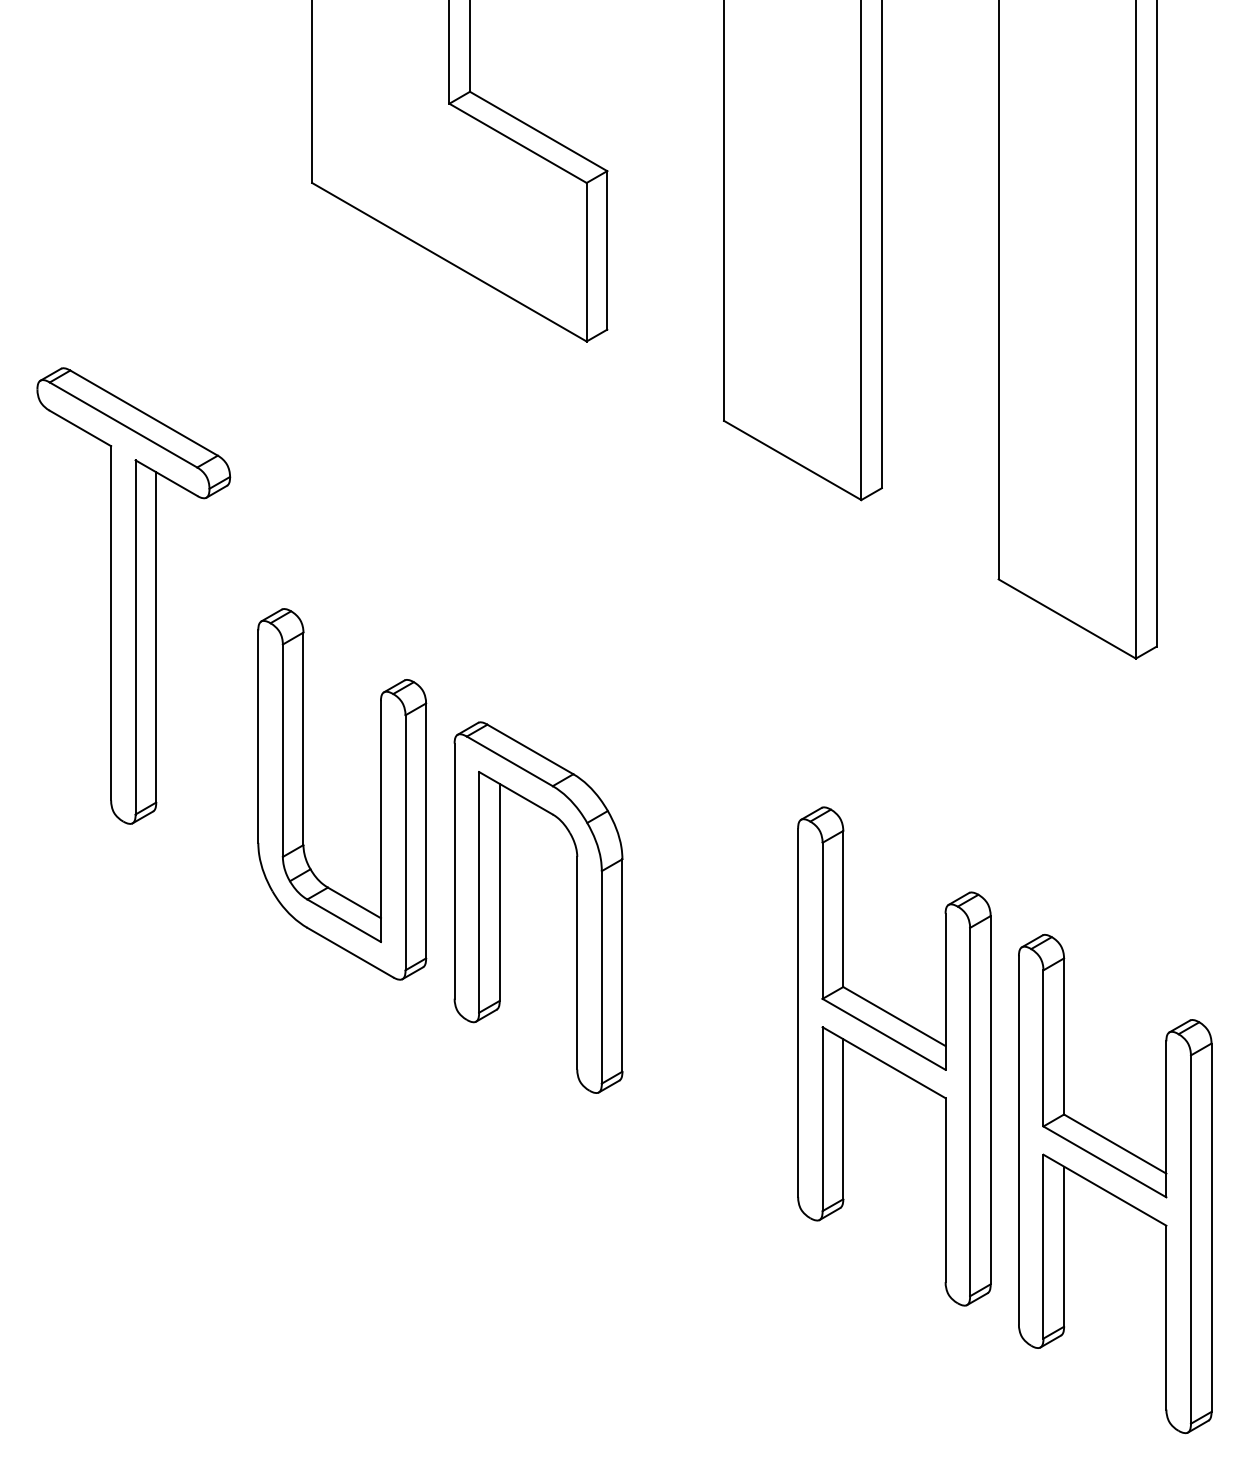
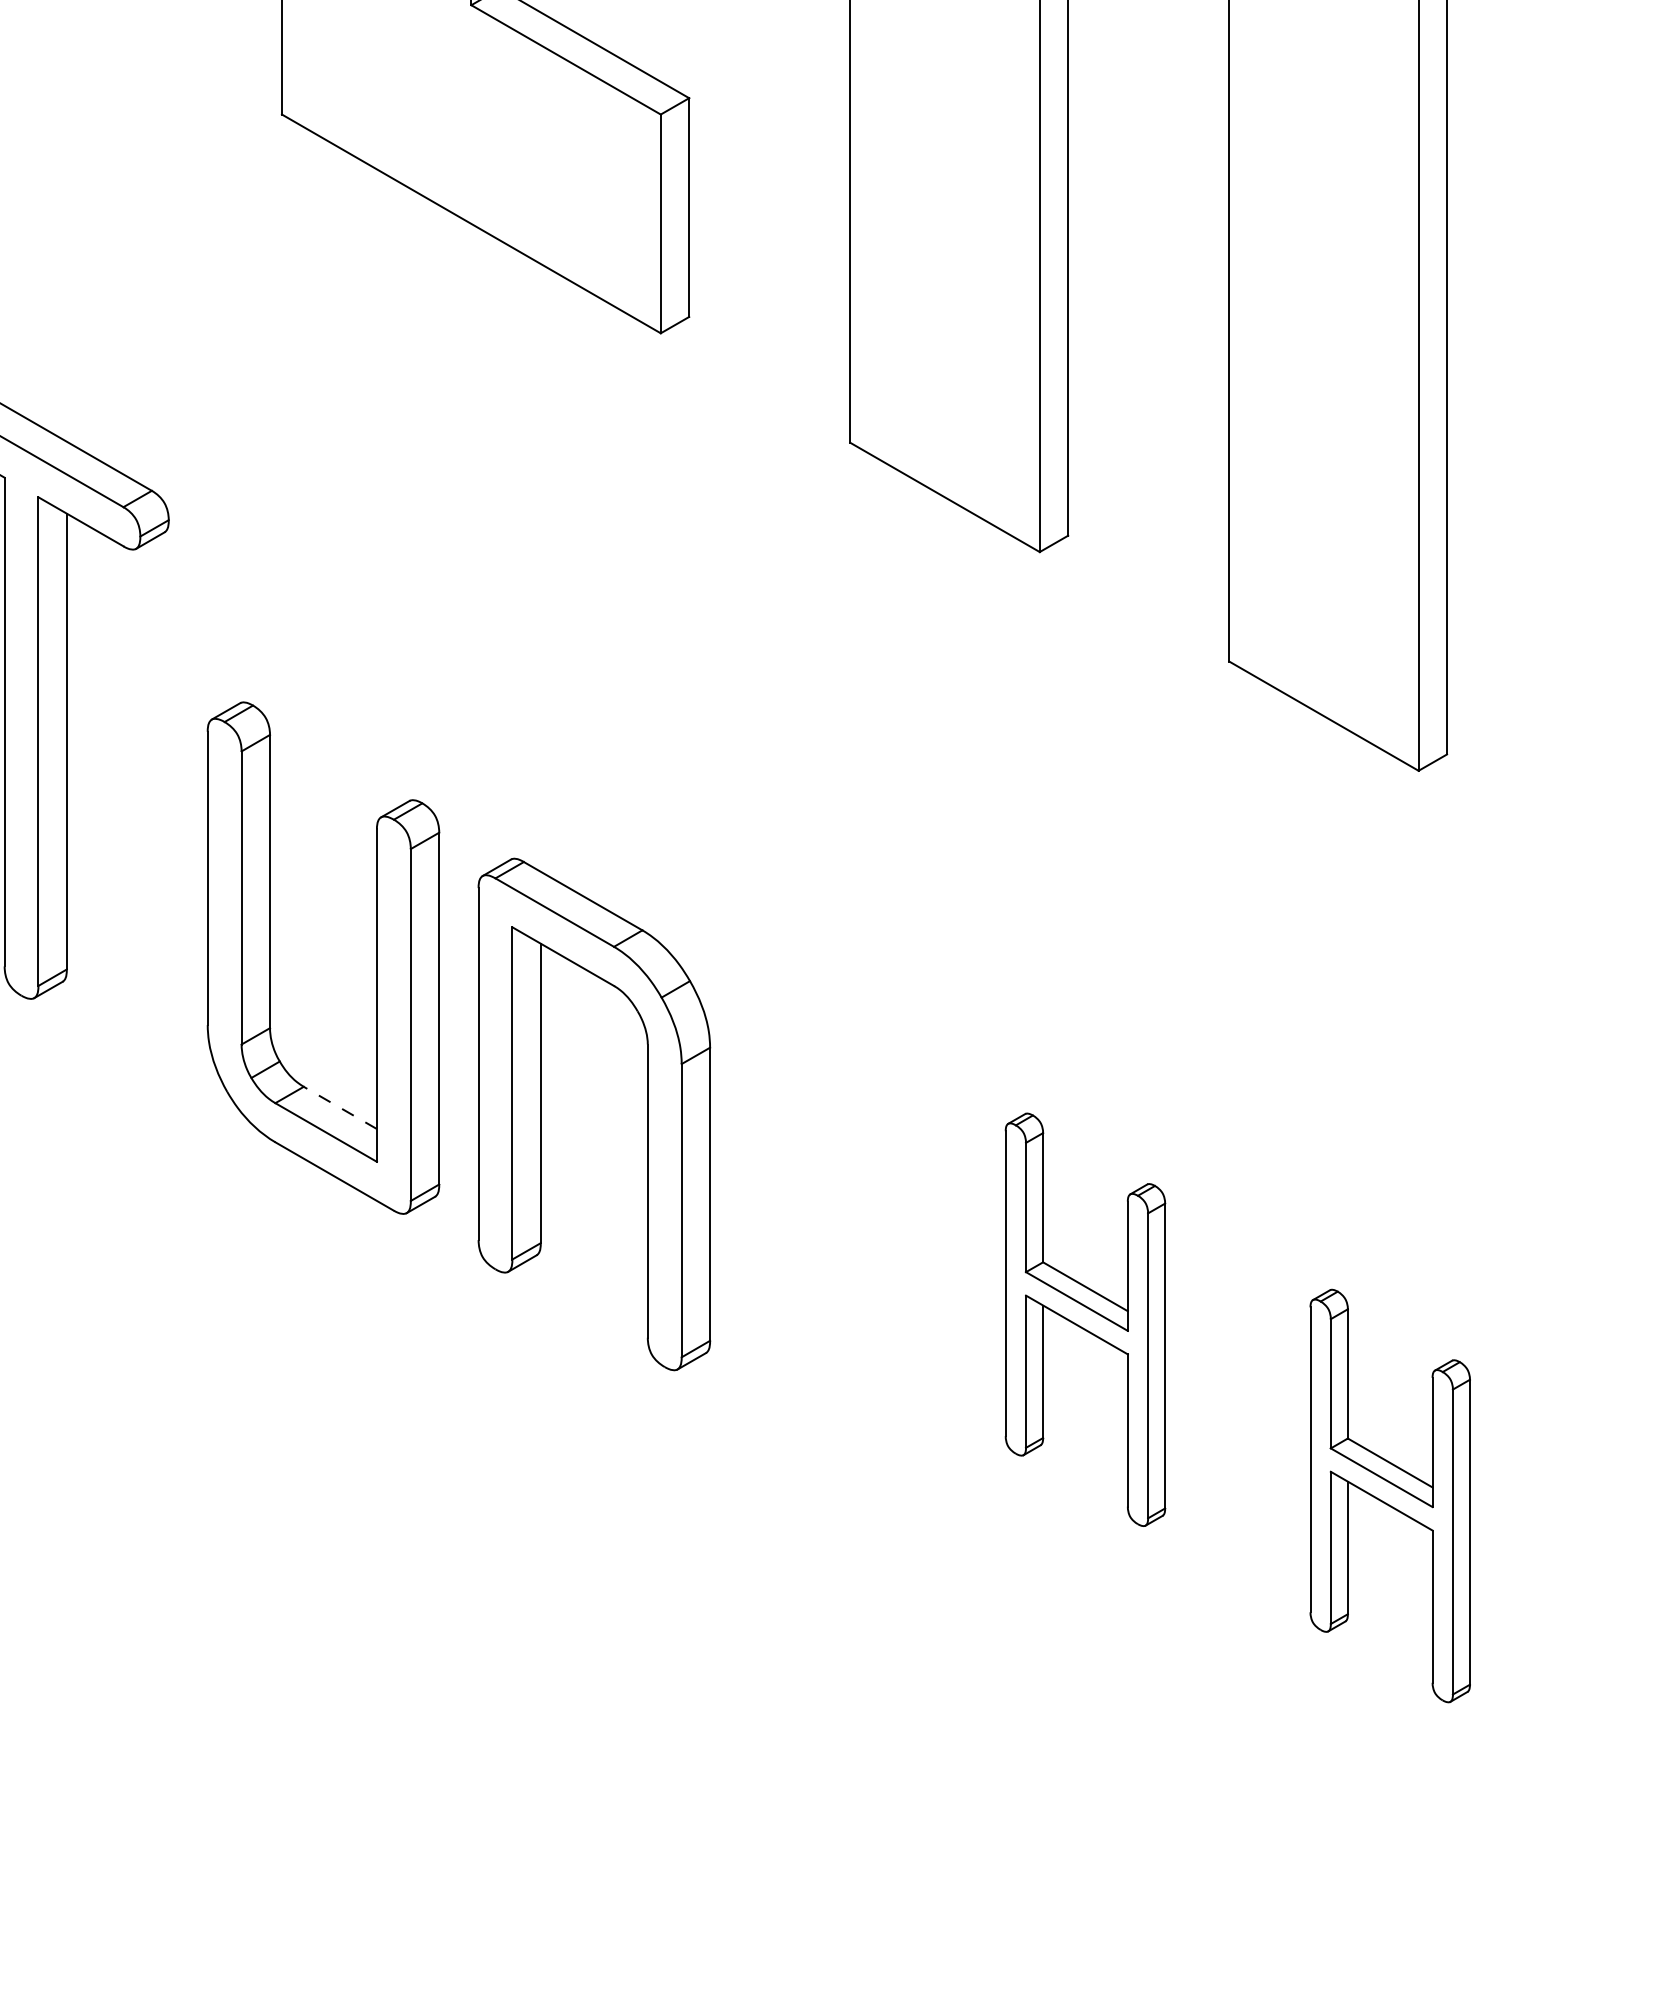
line: (354, 902) -> (340, 1107), solid -> dashed
part: (894, 1056) -> (1085, 1319), size x0.6
part: (1115, 1184) -> (1390, 1496), size x0.6

